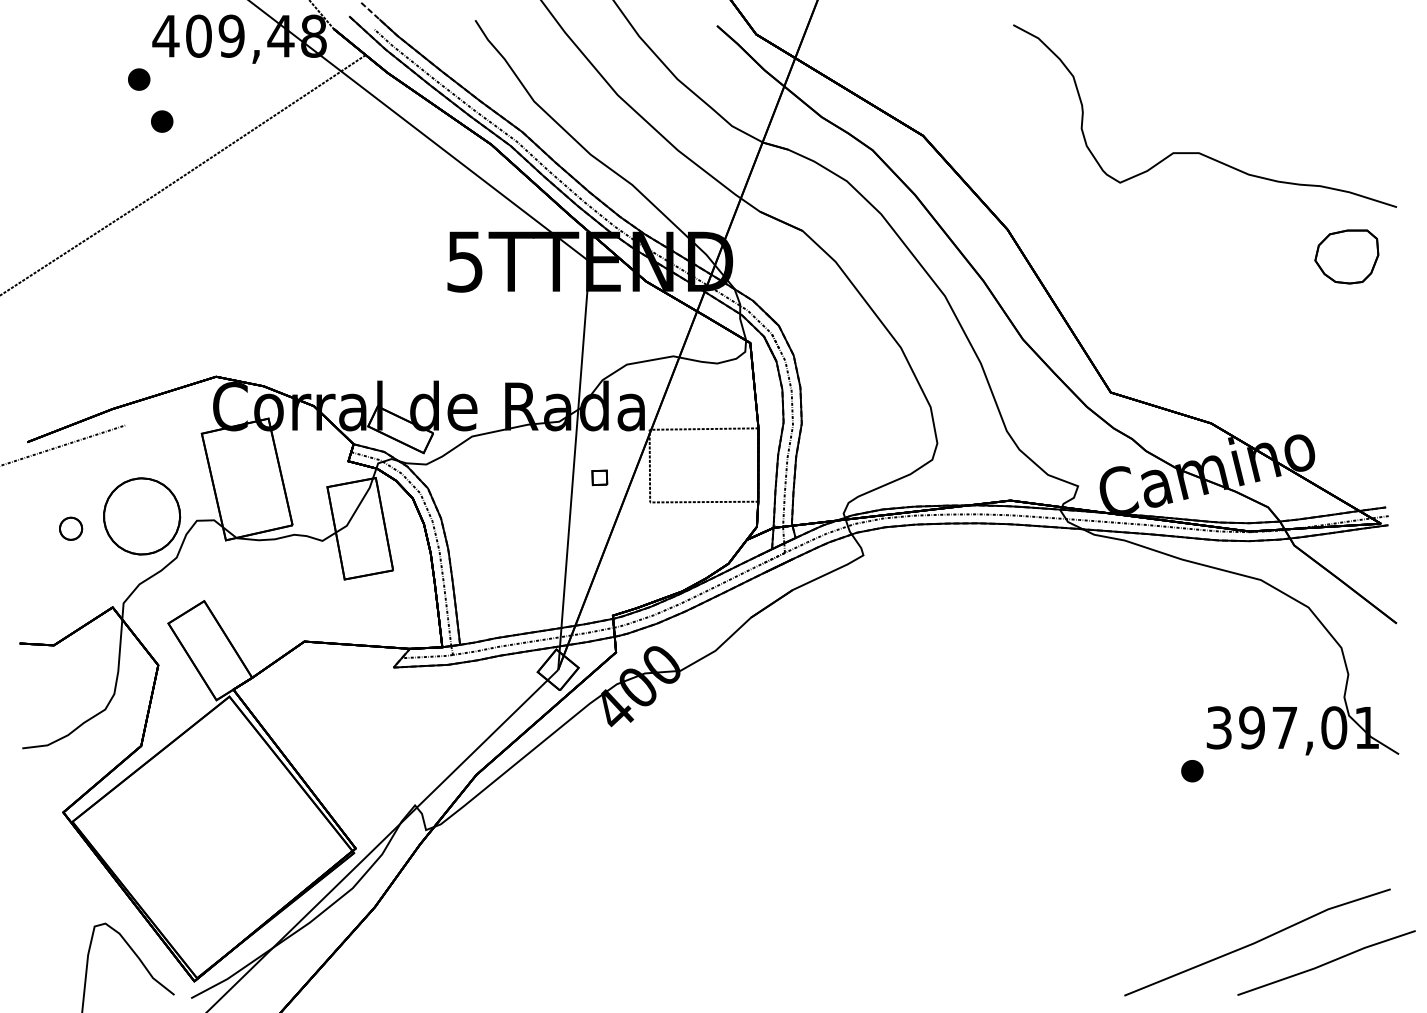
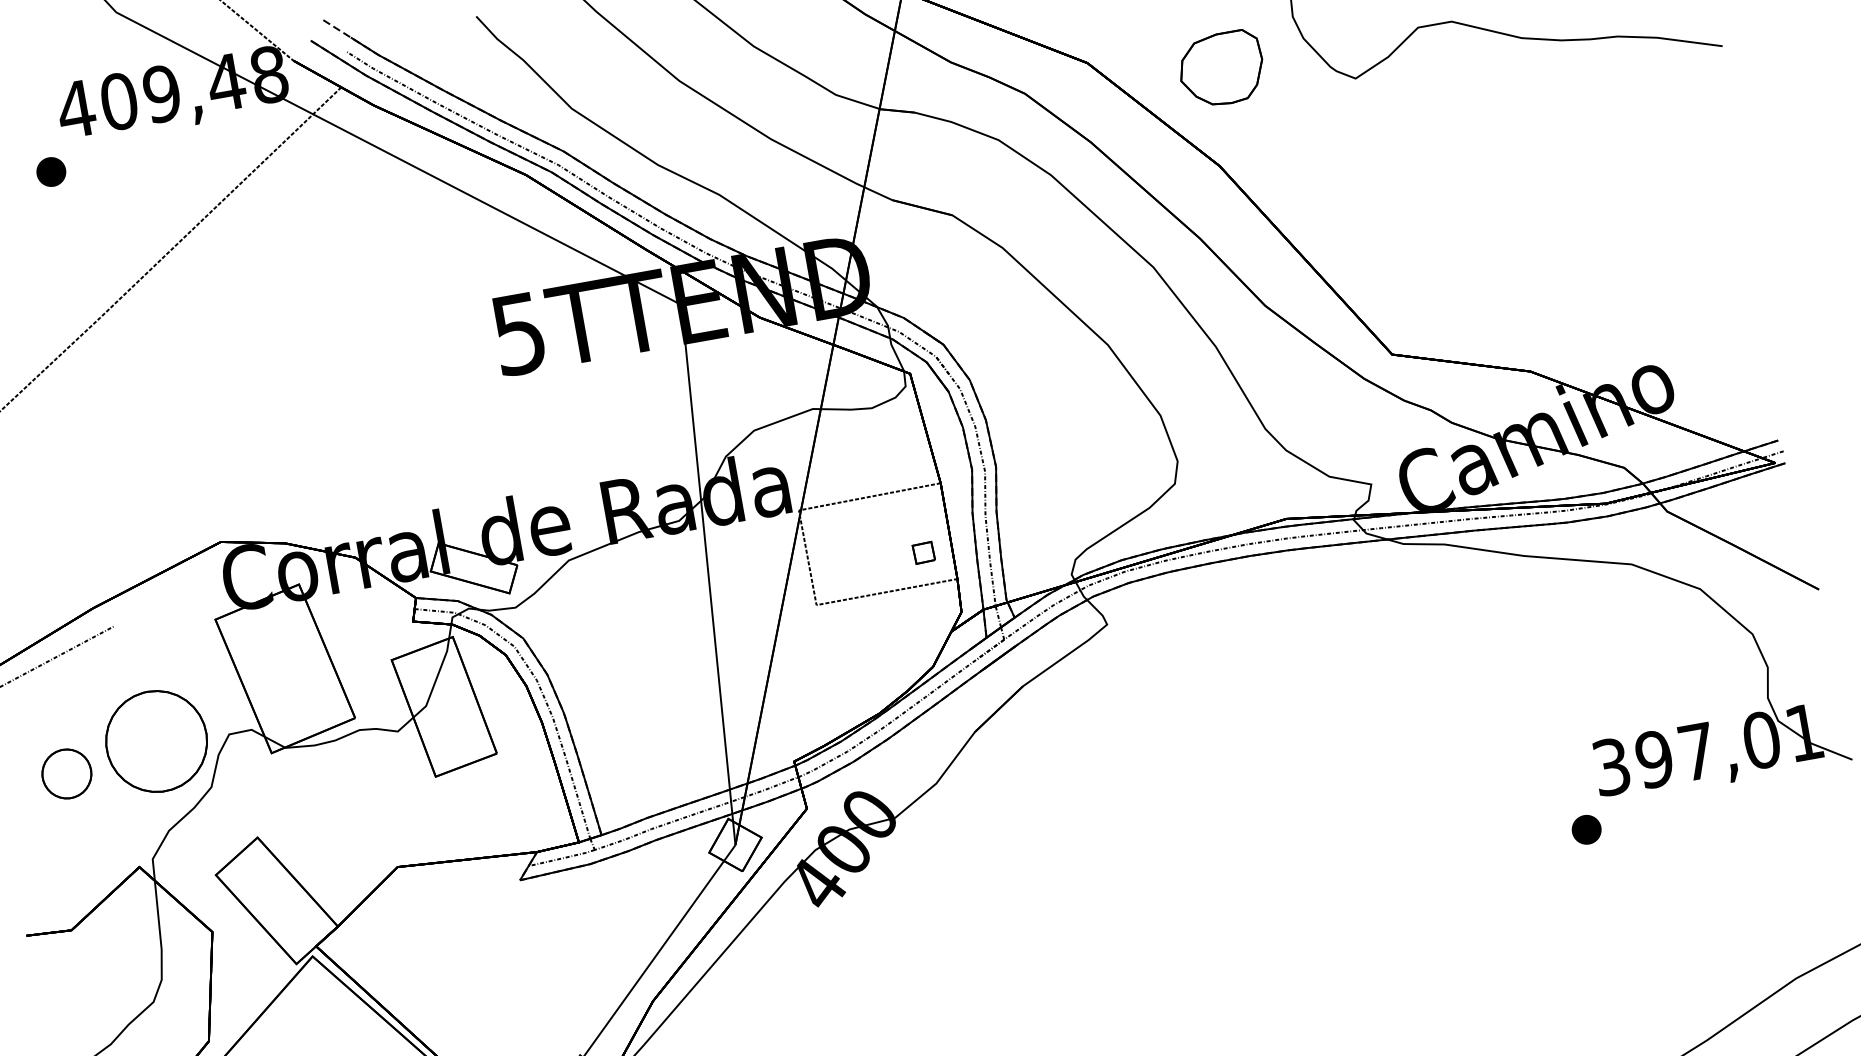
part: (162, 121) -> (91, 221), removed
part: (1346, 256) -> (1220, 68), moved
part: (599, 477) -> (923, 552), moved
part: (70, 528) -> (66, 773), size x1.67

